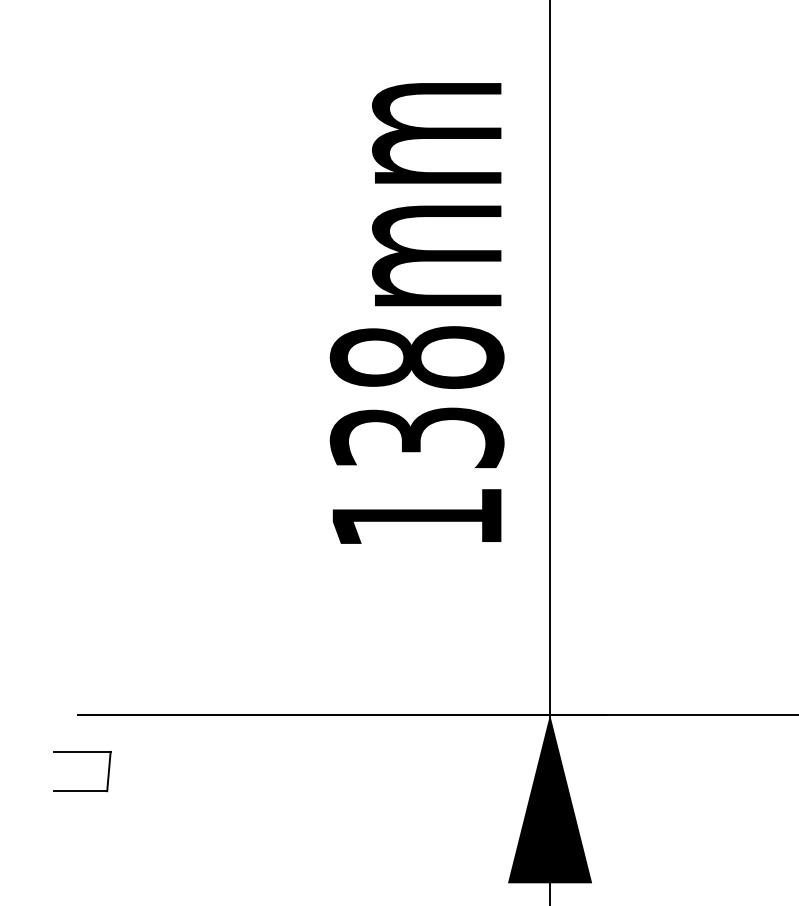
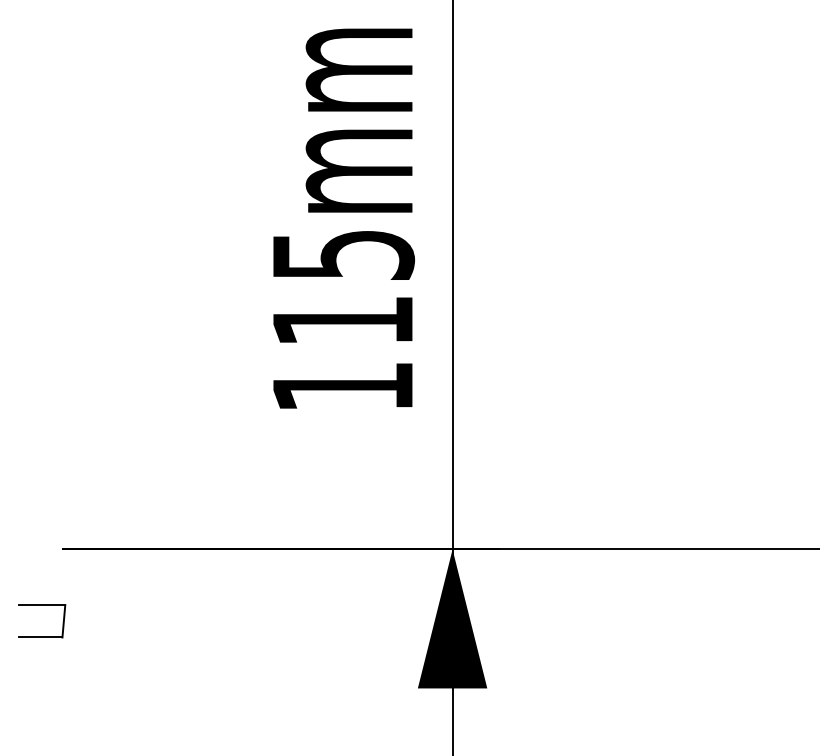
text: (417, 397) -> (343, 287), 138mm -> 115mm
part: (83, 789) -> (42, 636), moved

